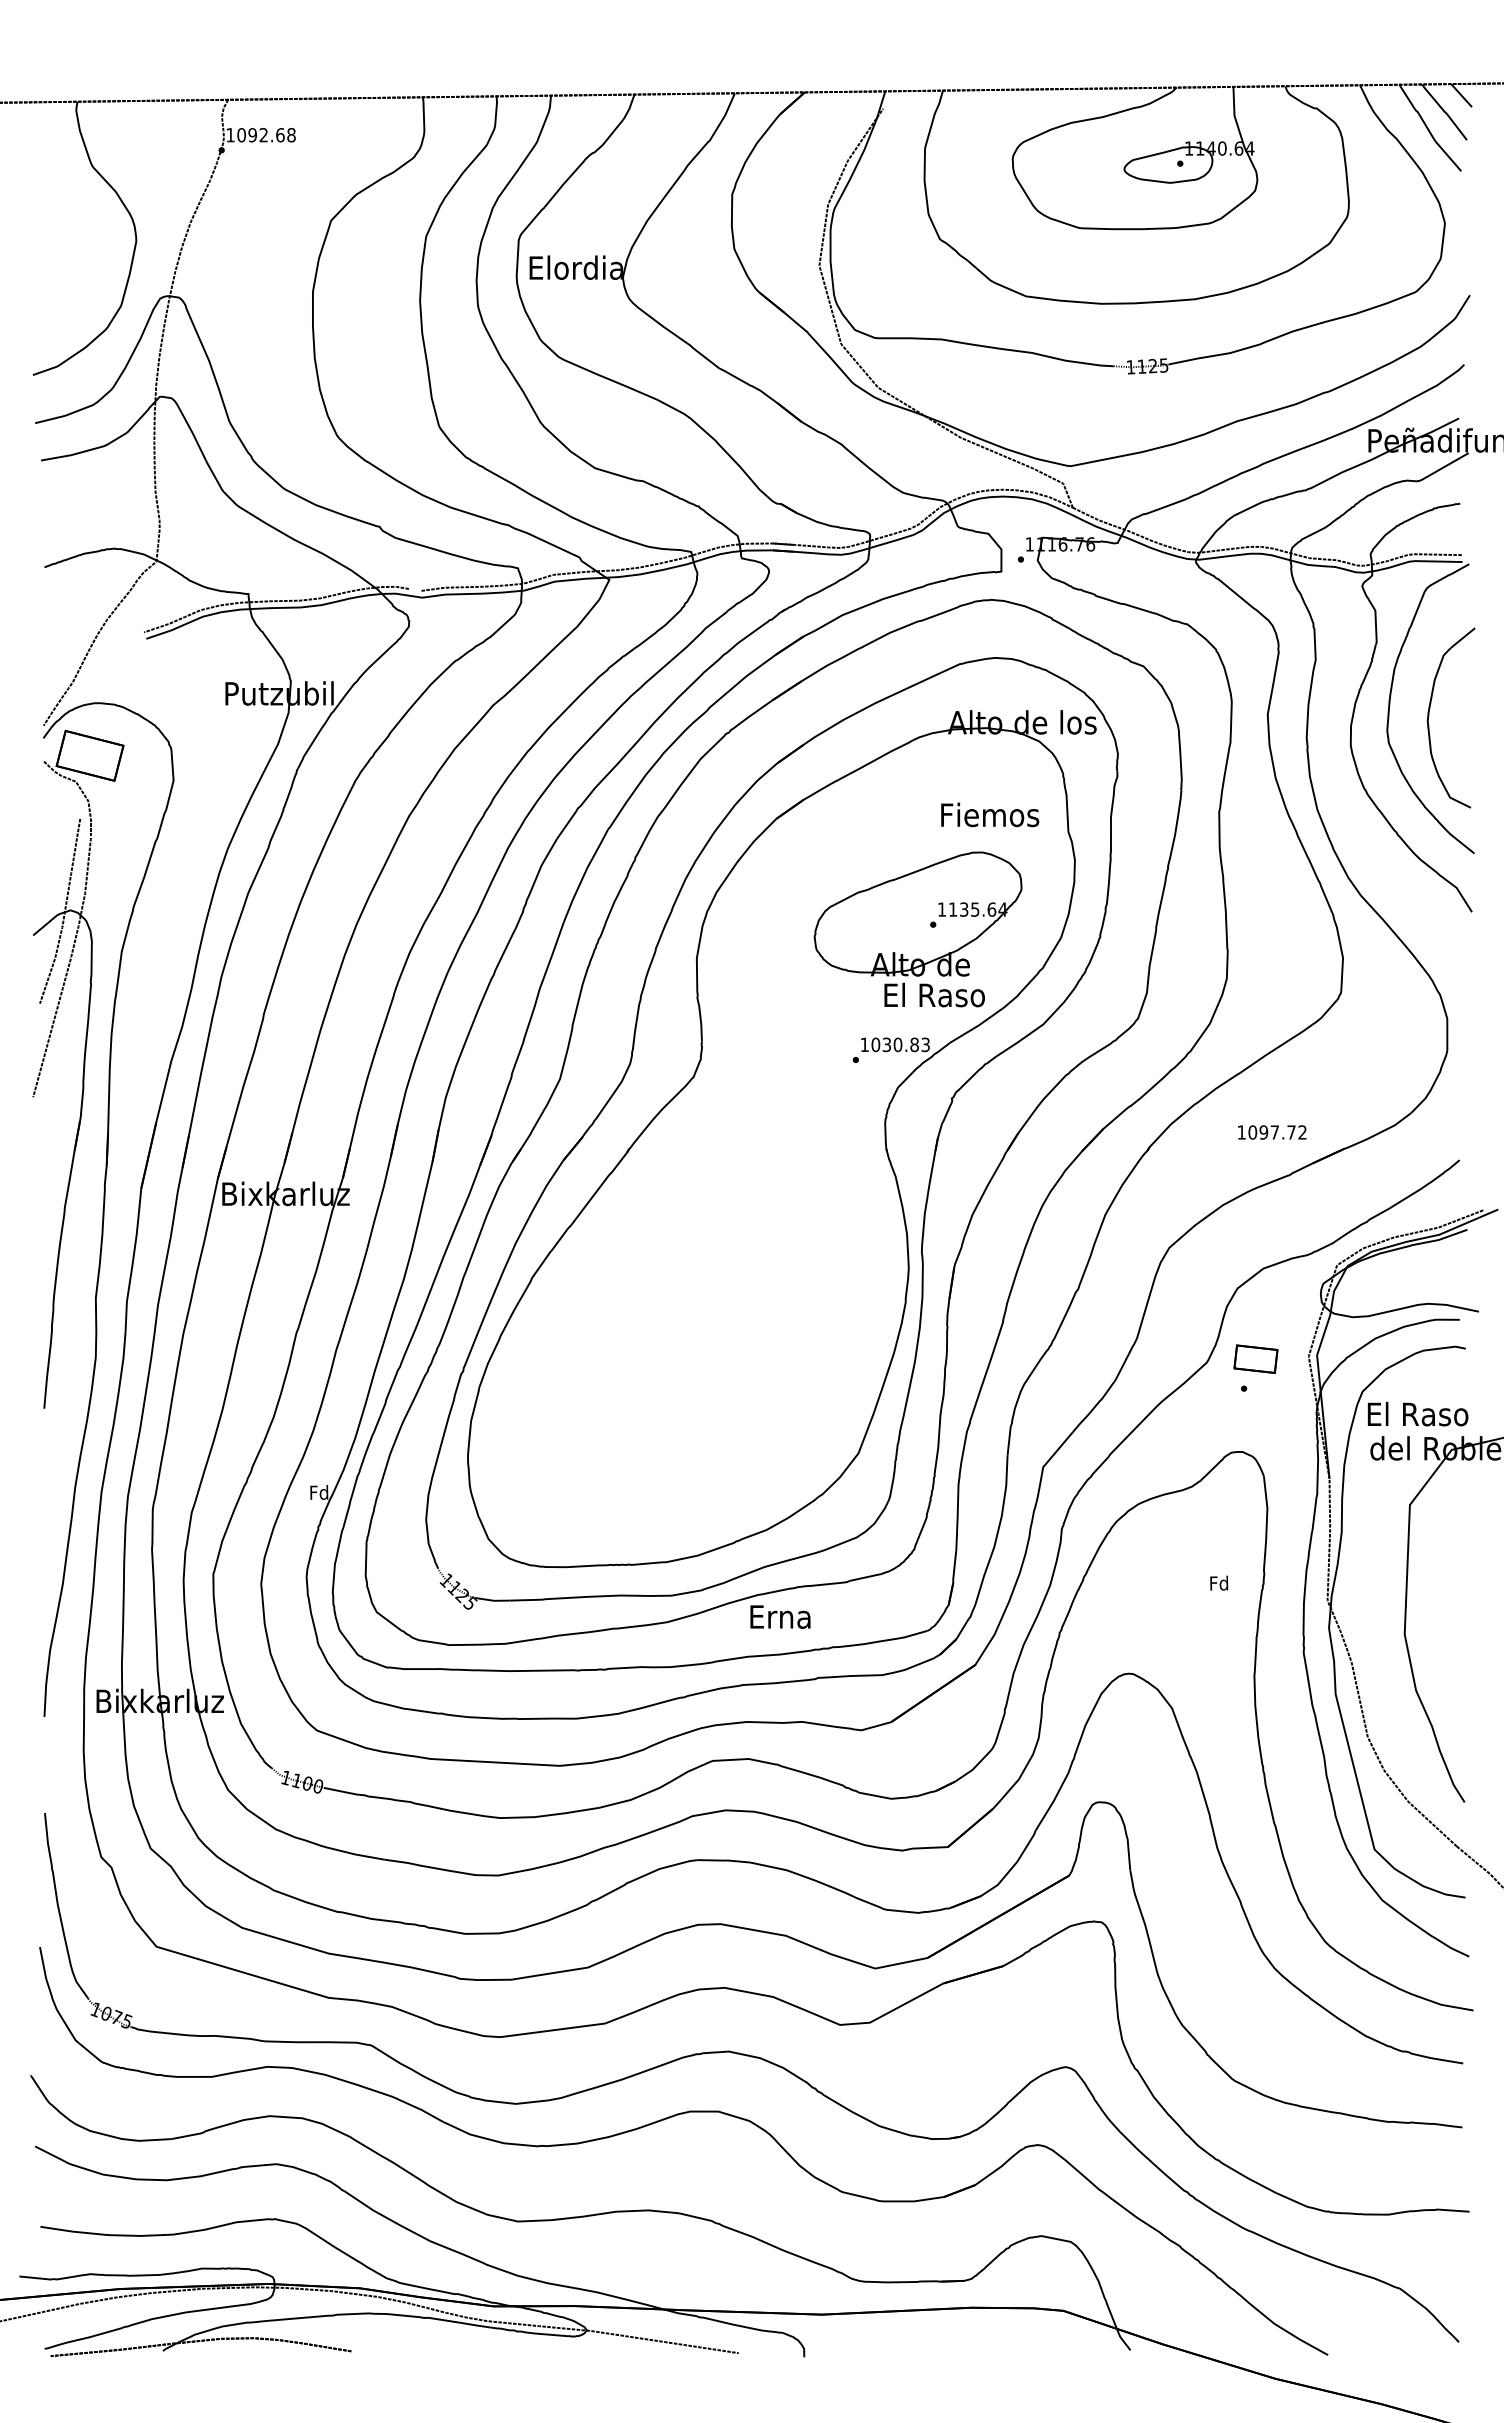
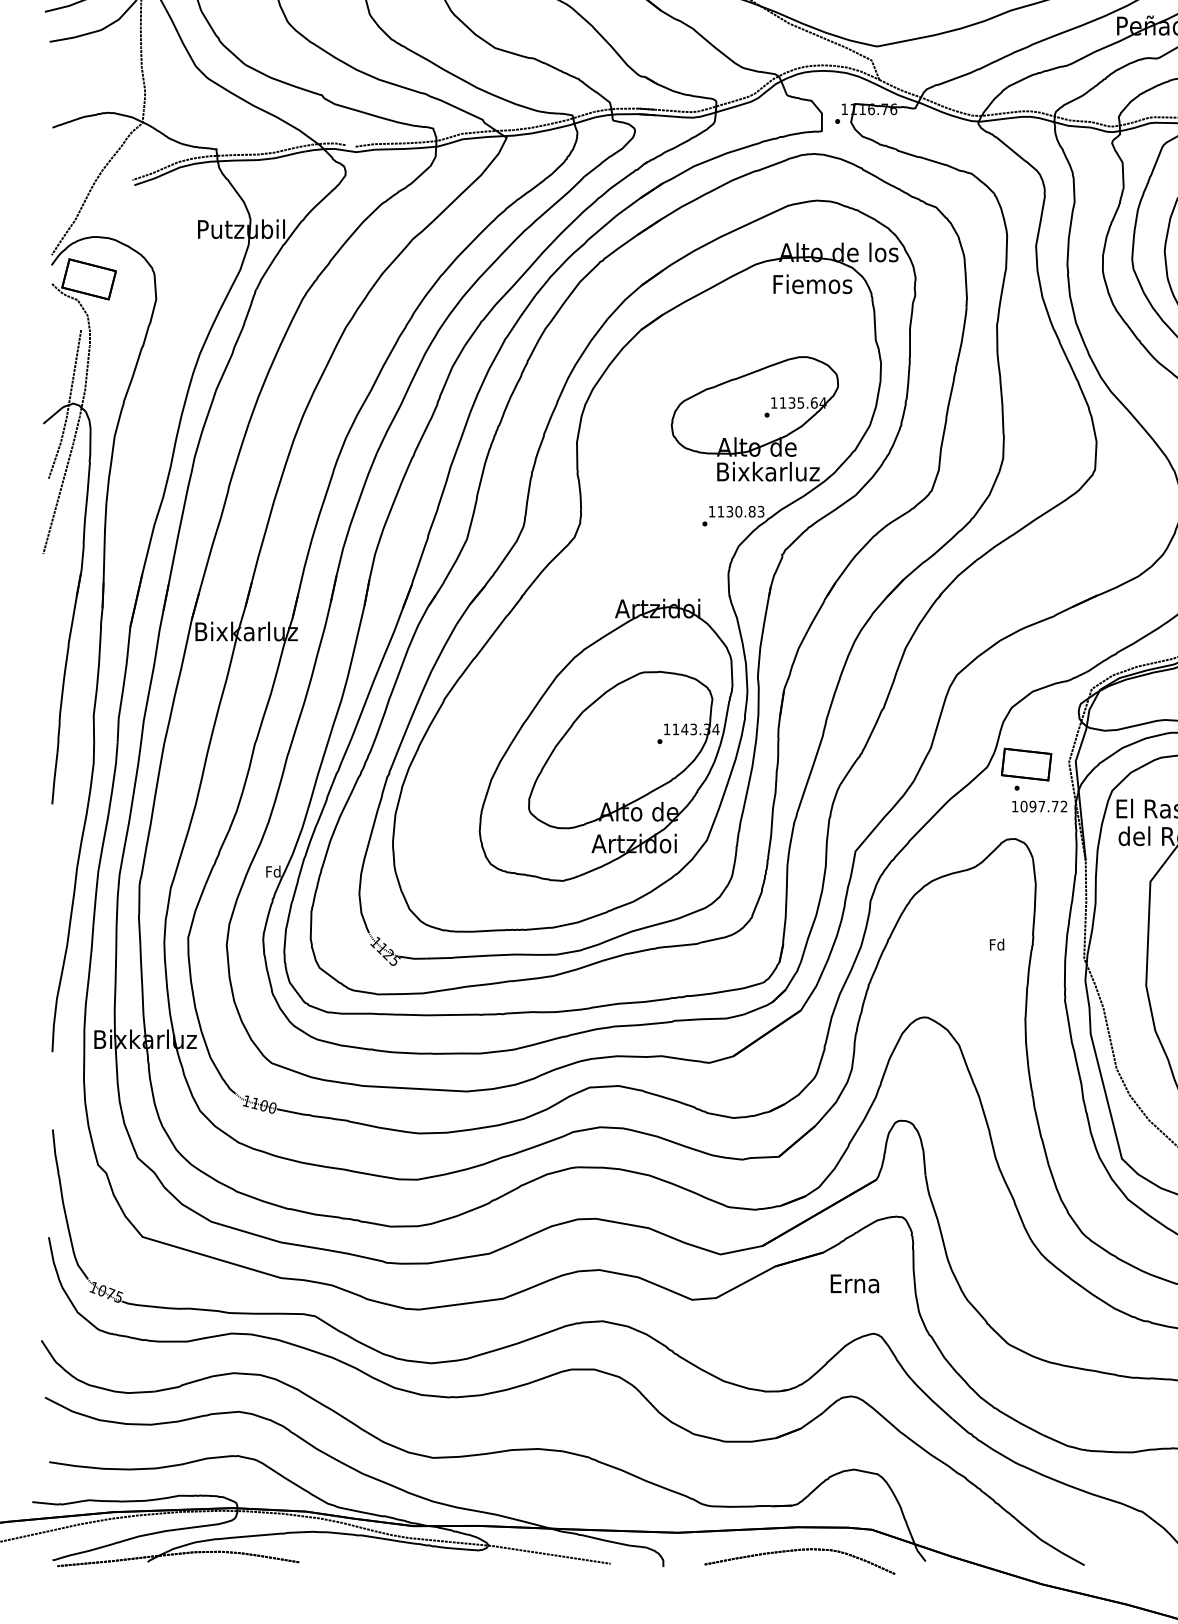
text: (990, 814) -> (813, 283), moved
text: (934, 994) -> (768, 471), El Raso -> Bixkarluz
text: (875, 1044) -> (720, 511), 1030.83 -> 1130.83
text: (1272, 1132) -> (1039, 806), moved
part: (733, 1328) -> (606, 739), added
part: (1255, 1358) -> (1026, 763), size x1.43
text: (780, 1616) -> (854, 1283), moved
part: (970, 2337) -> (797, 1551), added

